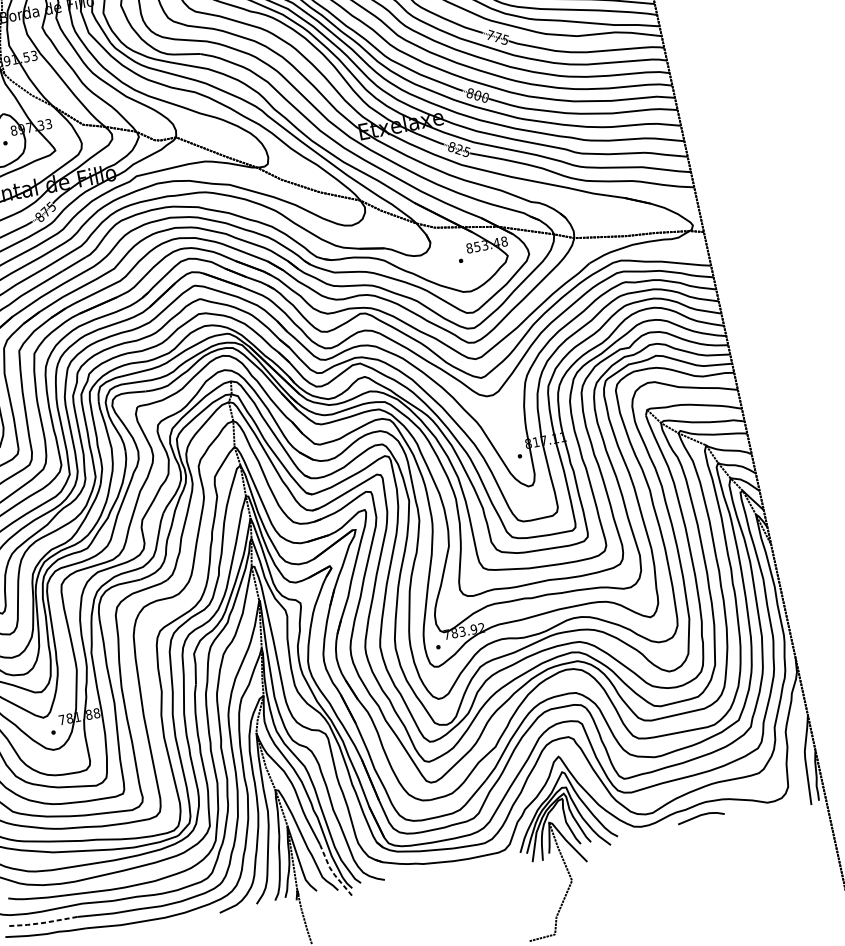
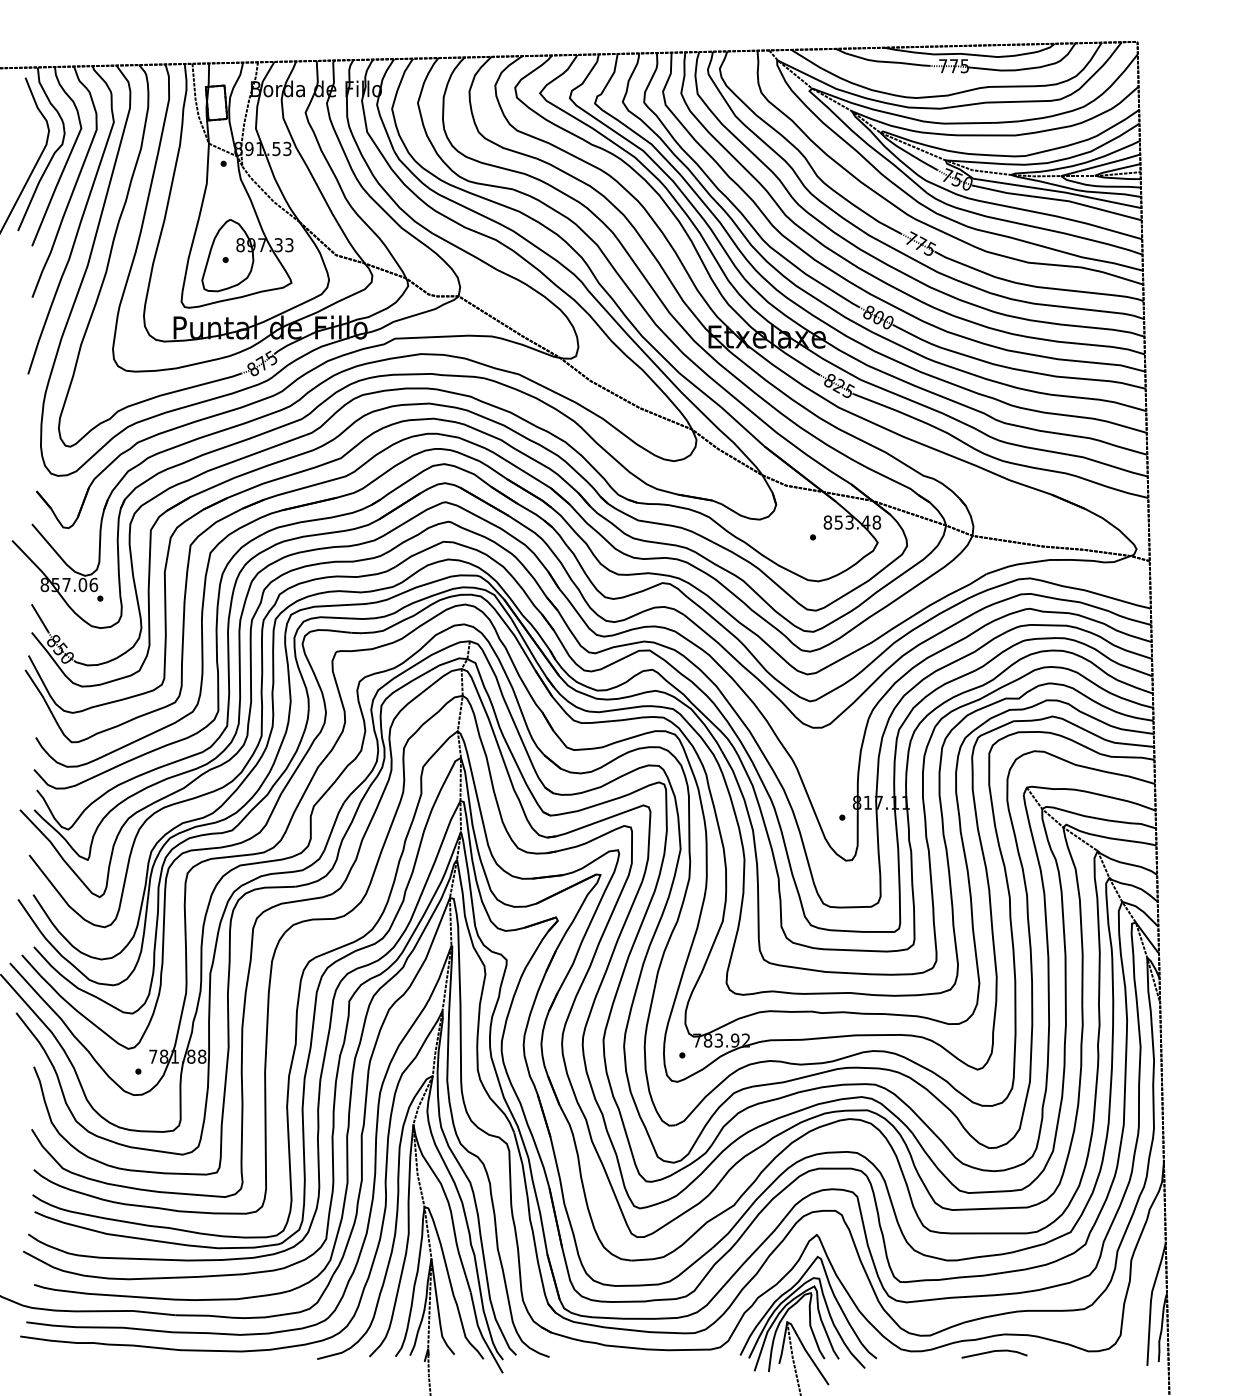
line: (333, 873) -> (481, 1335), dashed -> solid
line: (42, 923) -> (74, 1327), dashed -> solid

